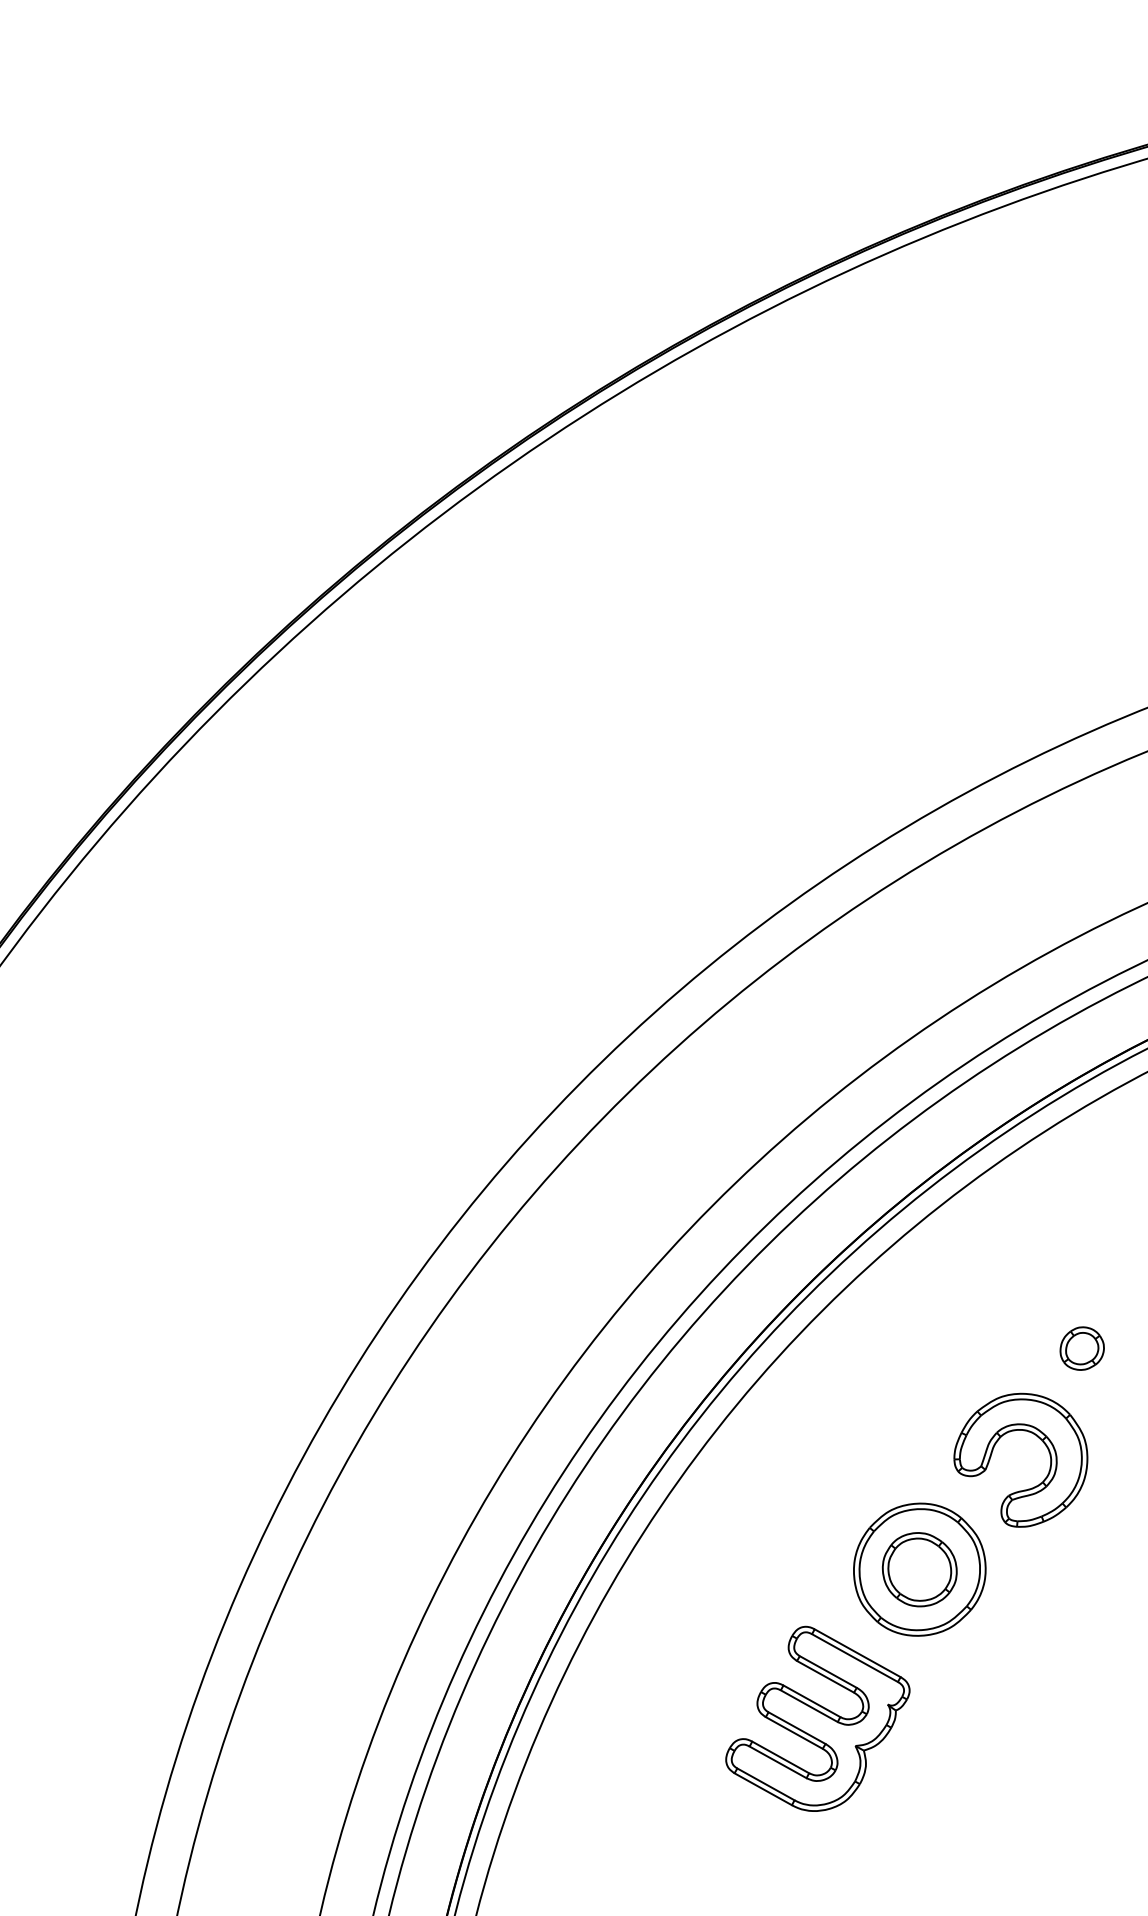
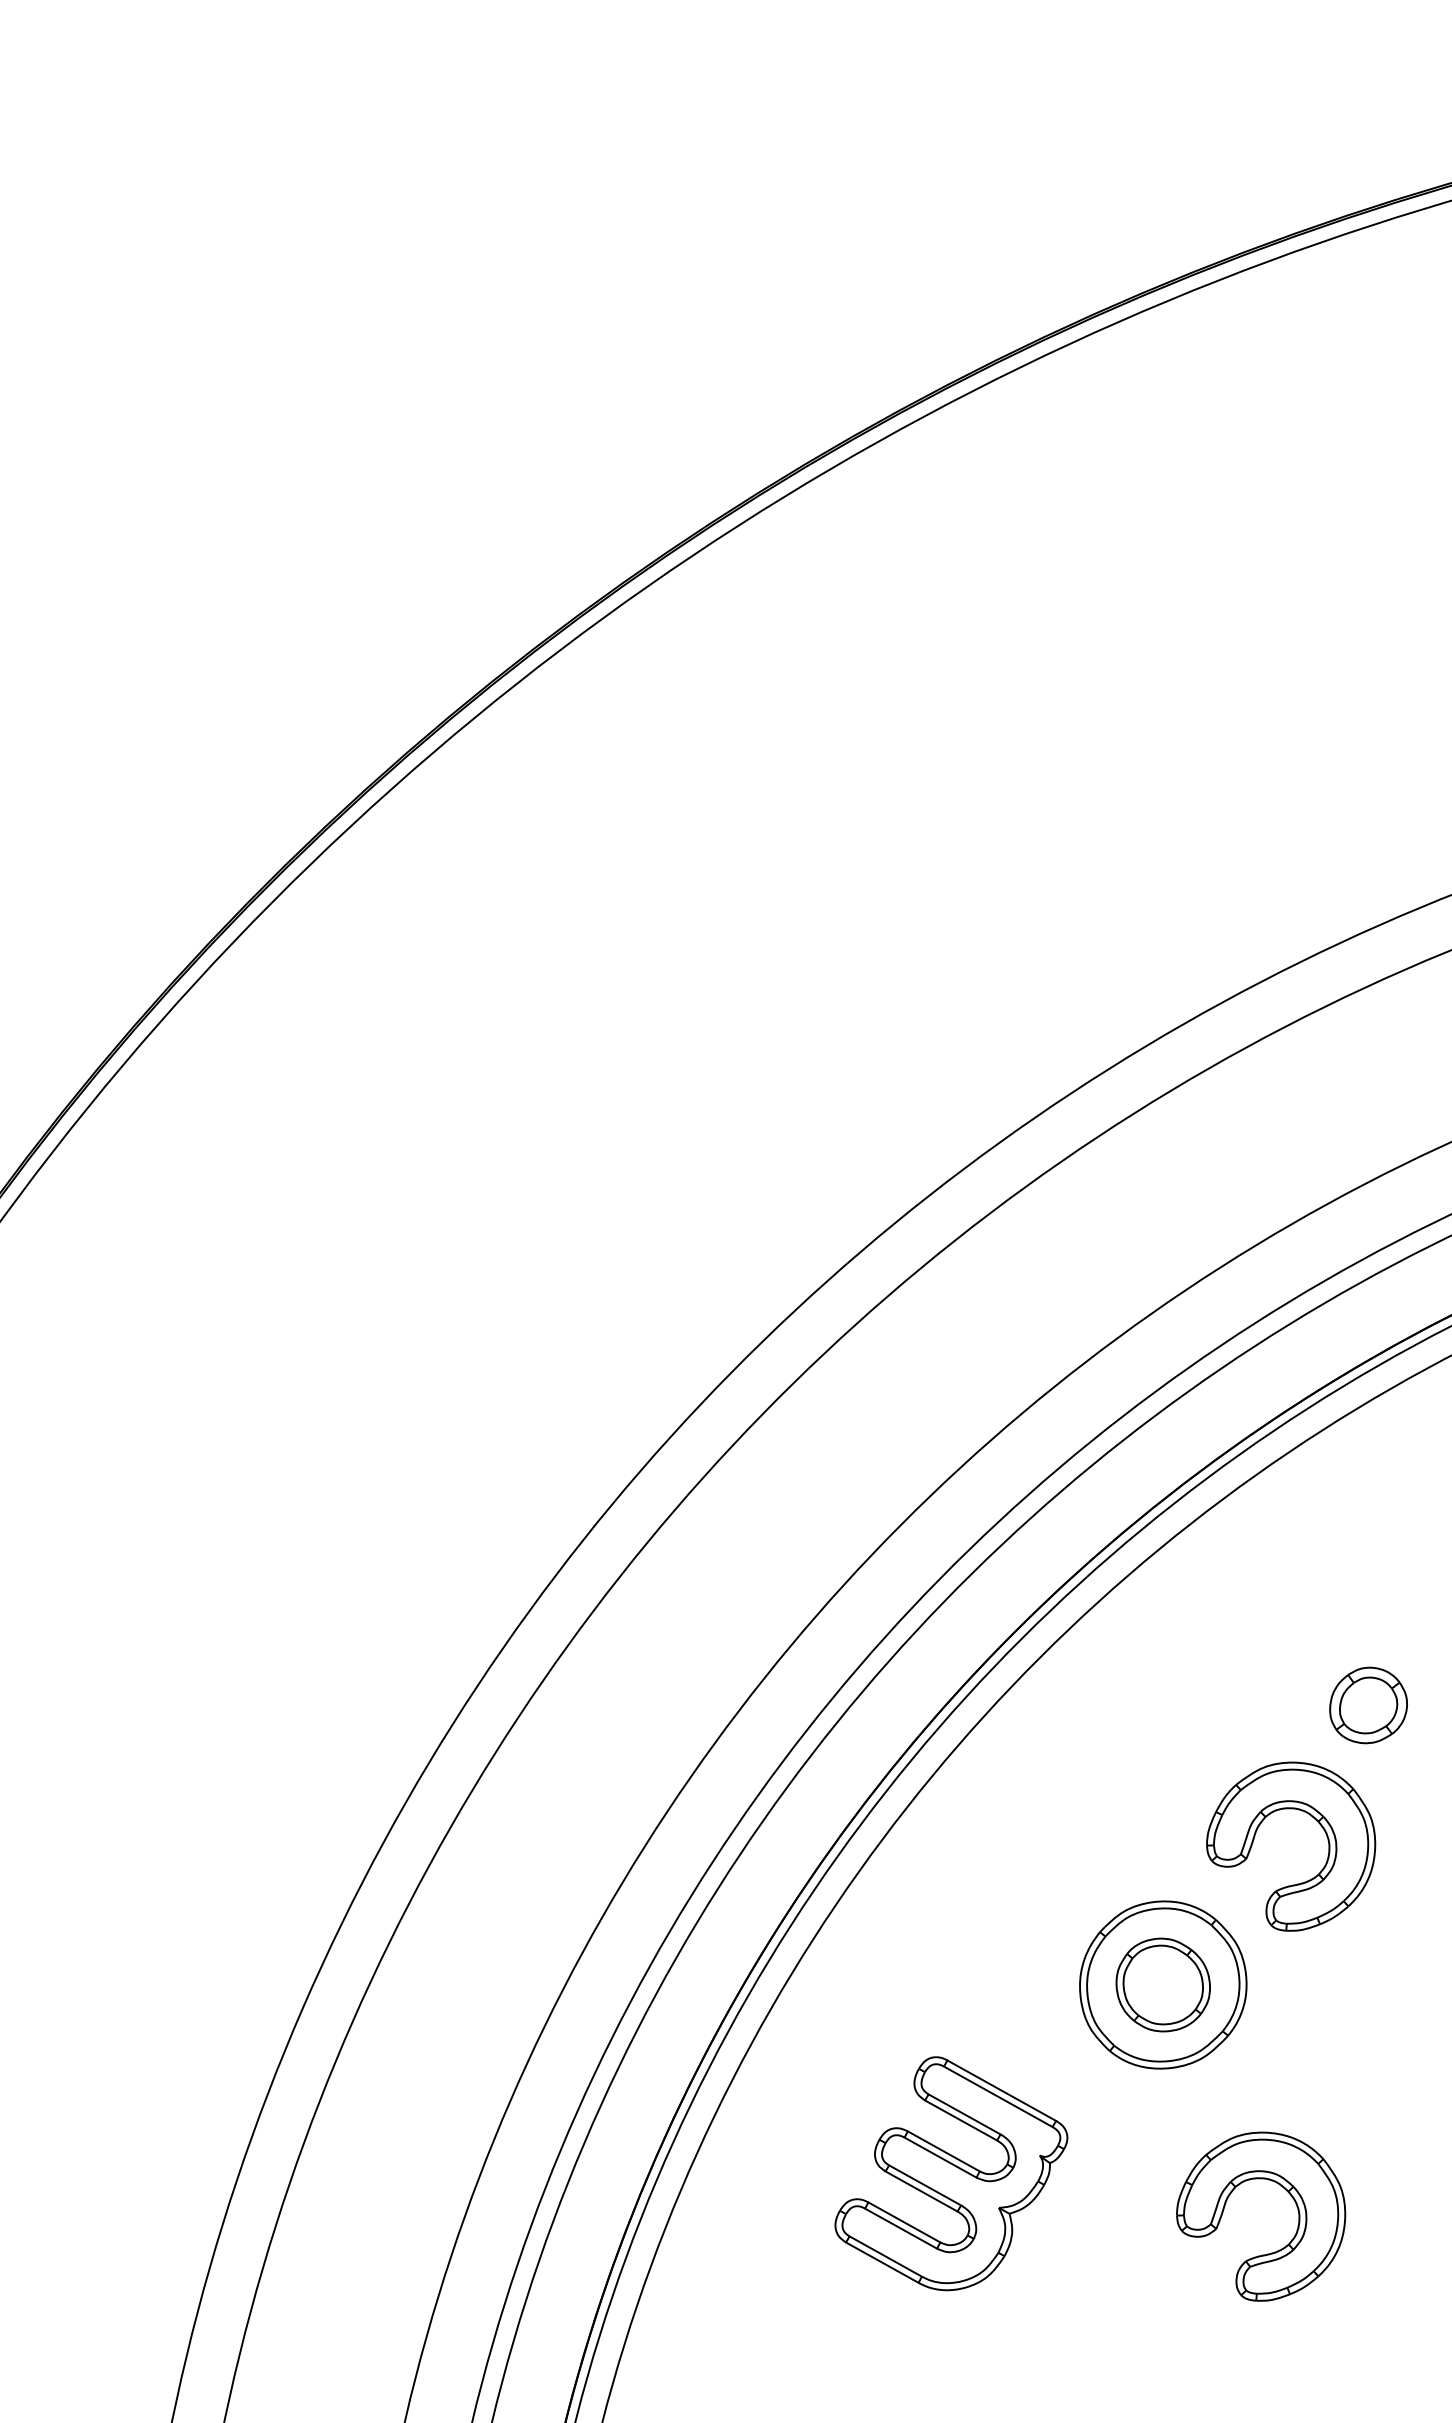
part: (1082, 1348) -> (1368, 1705), size x1.4
part: (817, 1718) -> (951, 2173), moved
part: (1017, 1732) -> (1286, 2191), added

